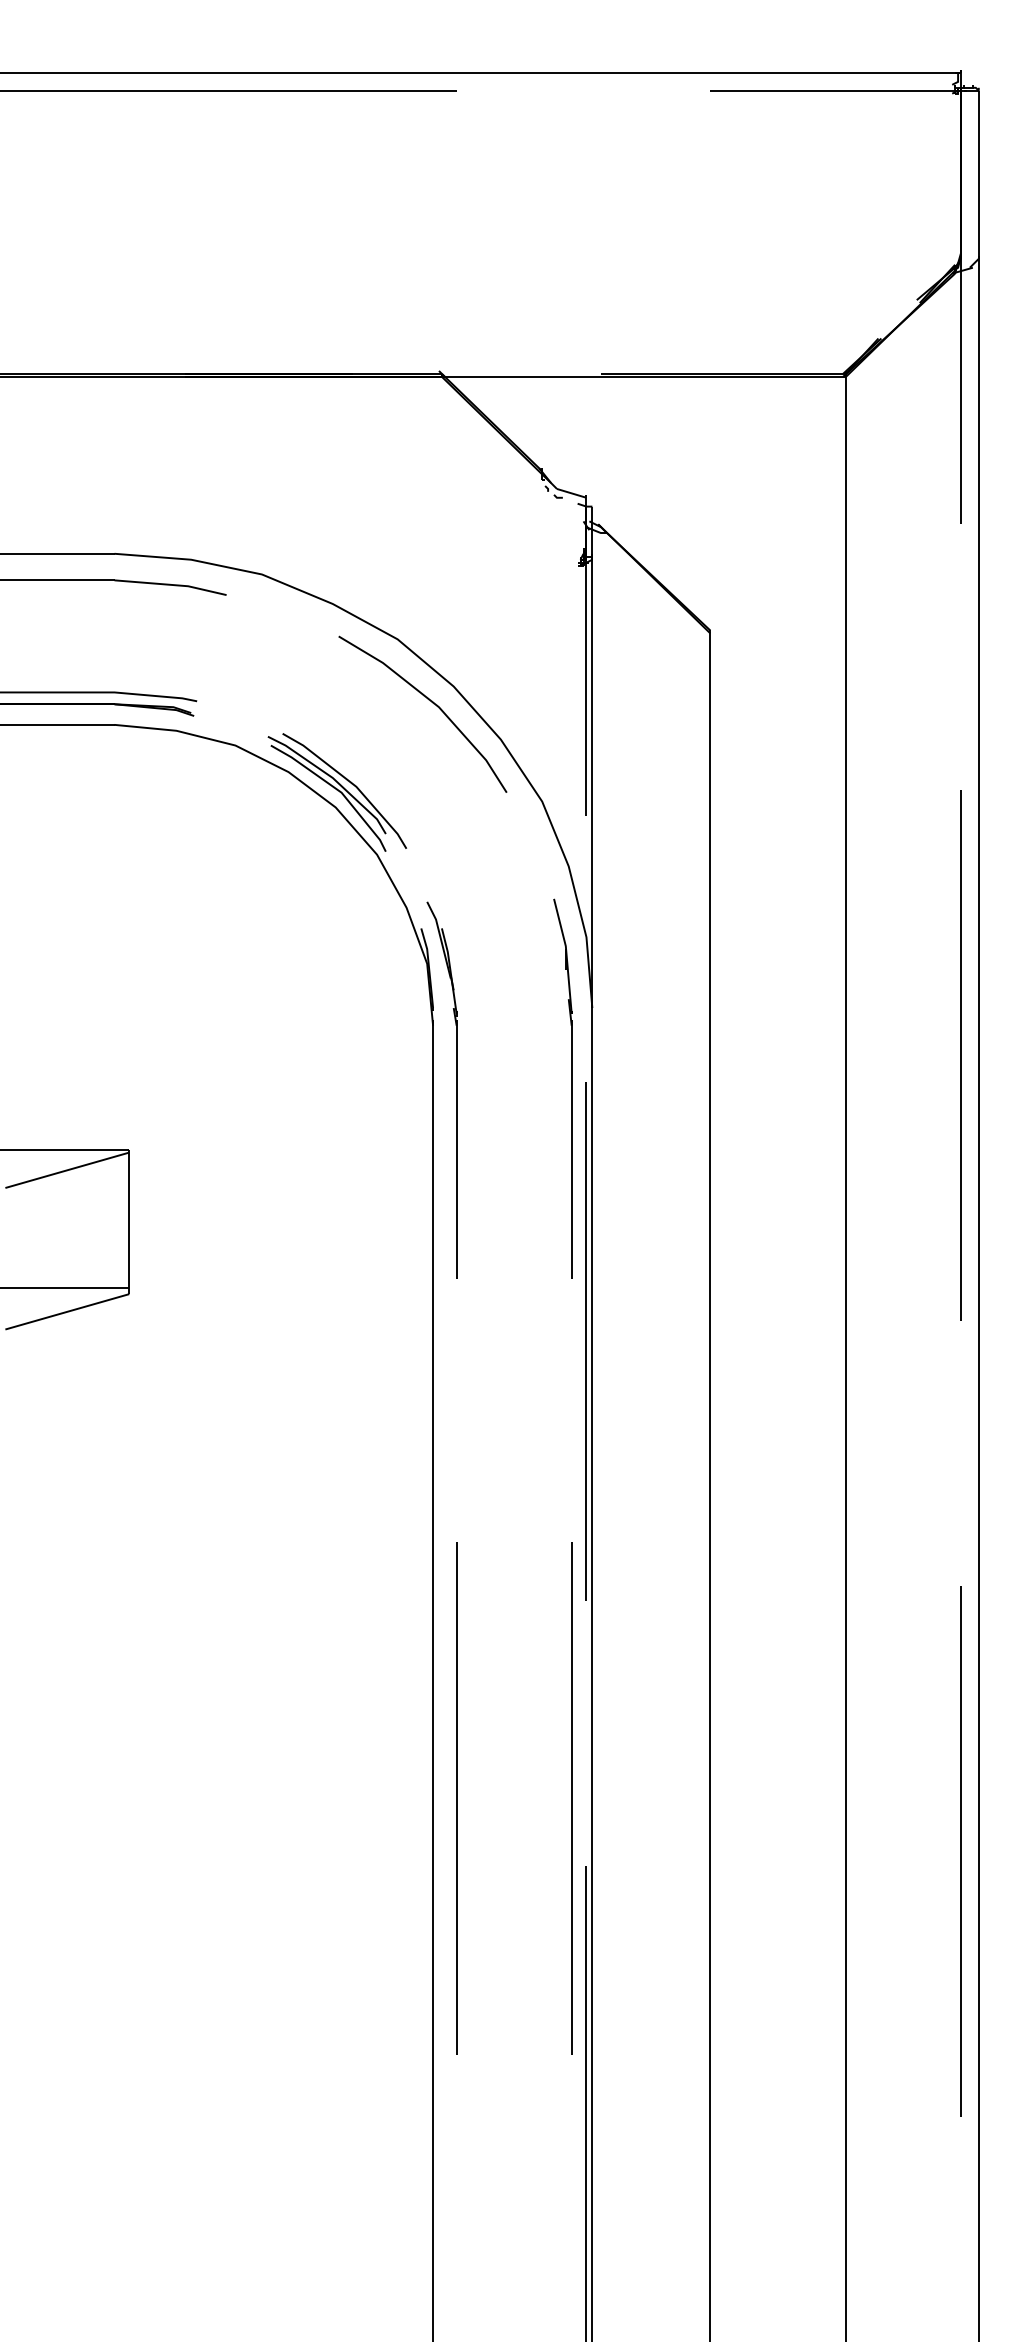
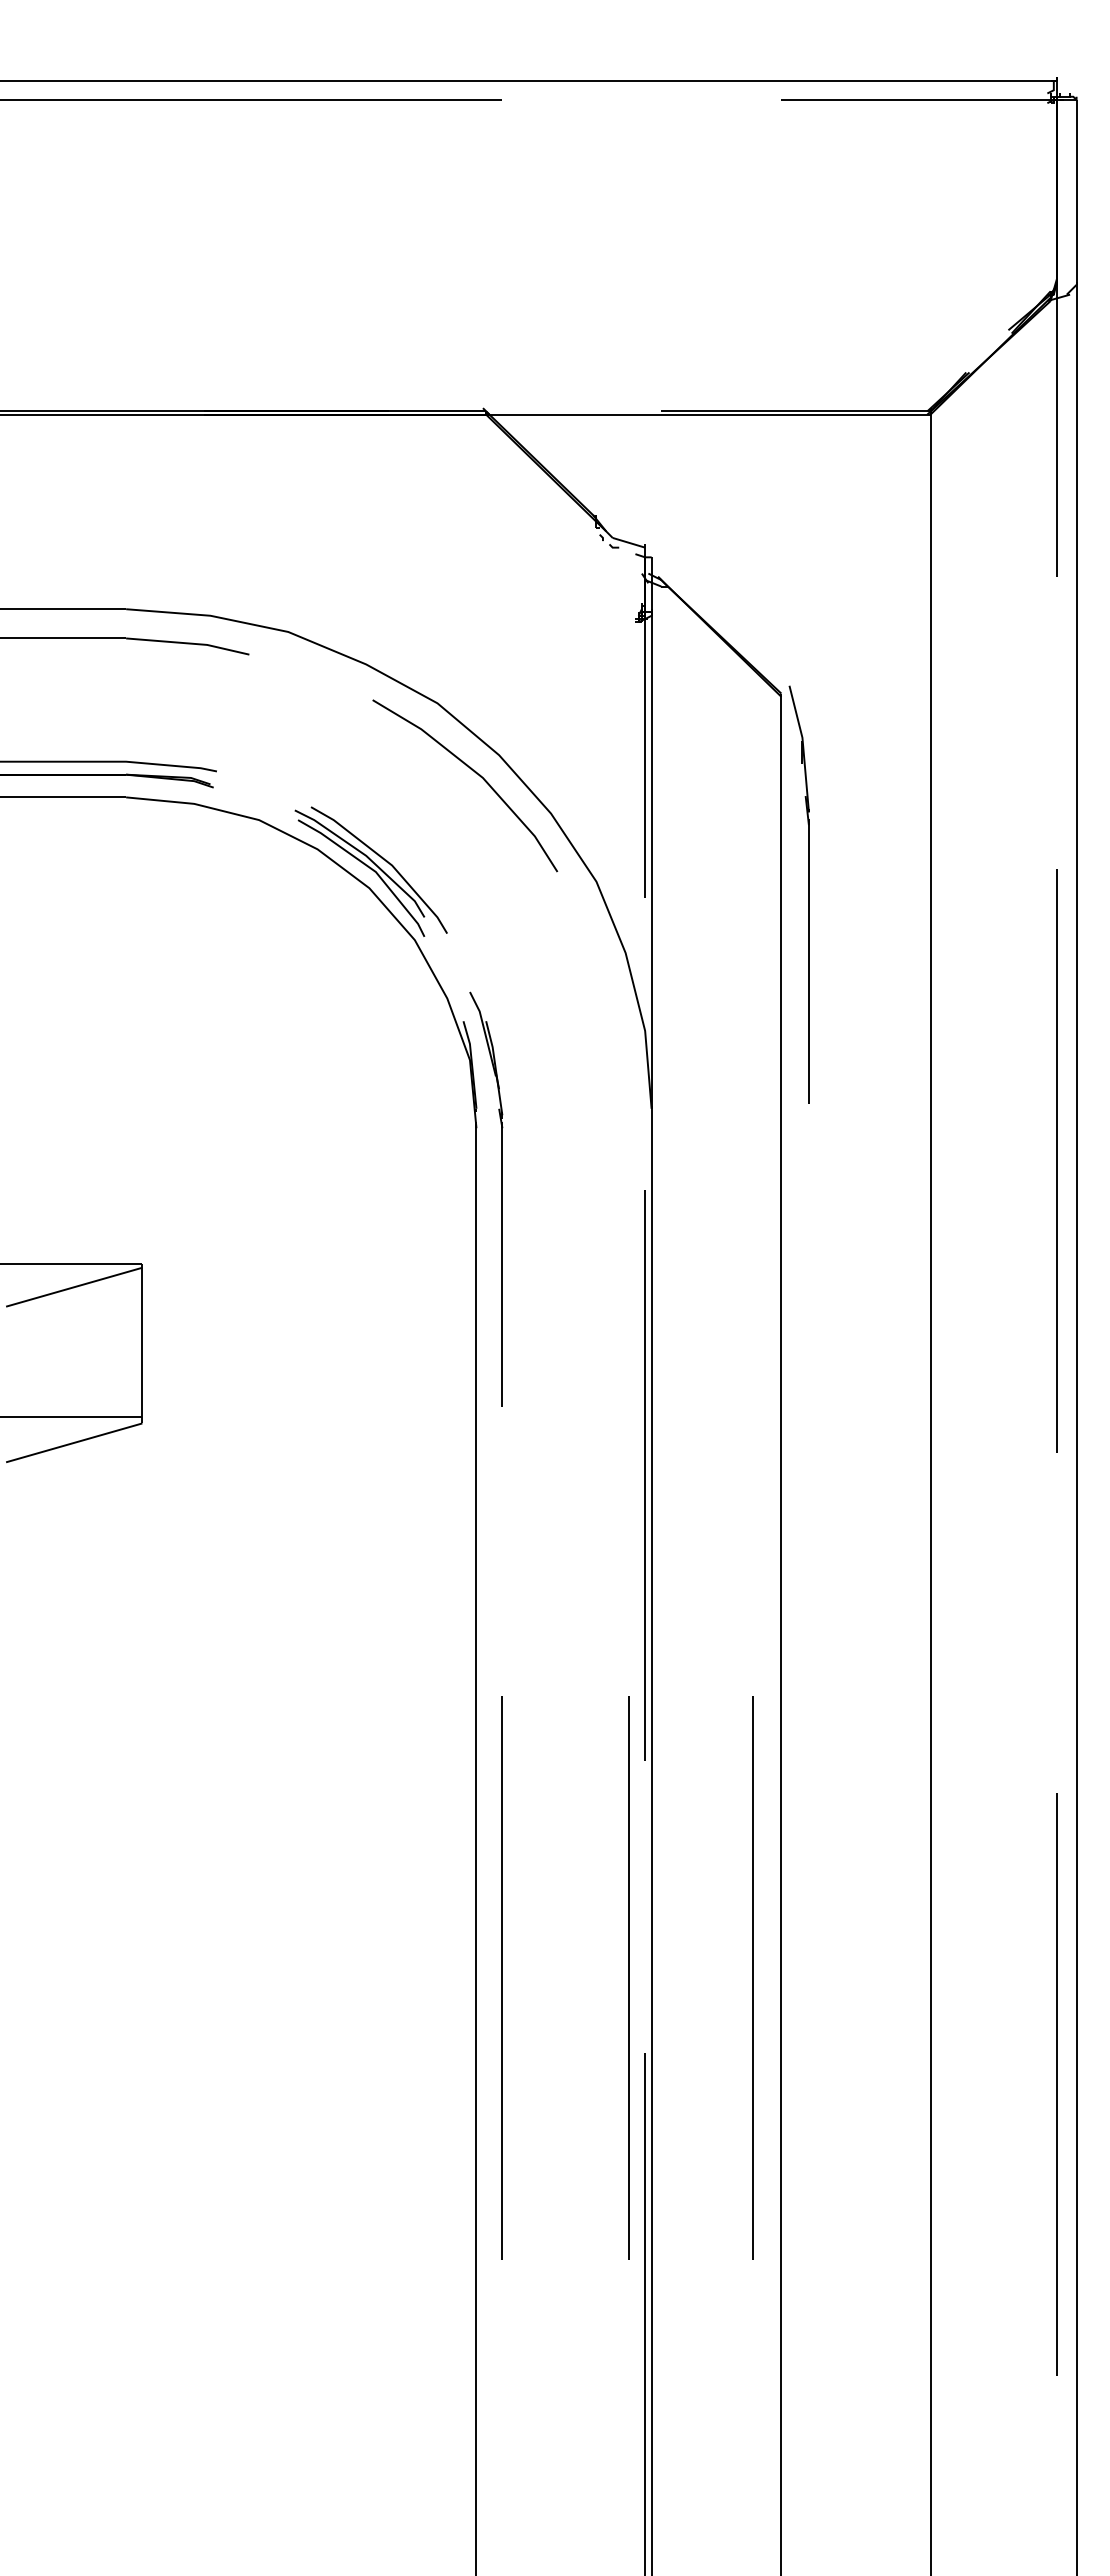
part: (571, 1088) -> (808, 894), moved
line: (684, 1797) -> (752, 1977), added
line: (960, 1851) -> (1056, 2084), moved

